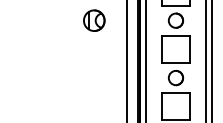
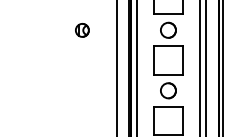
part: (94, 20) -> (82, 30), size x0.6

